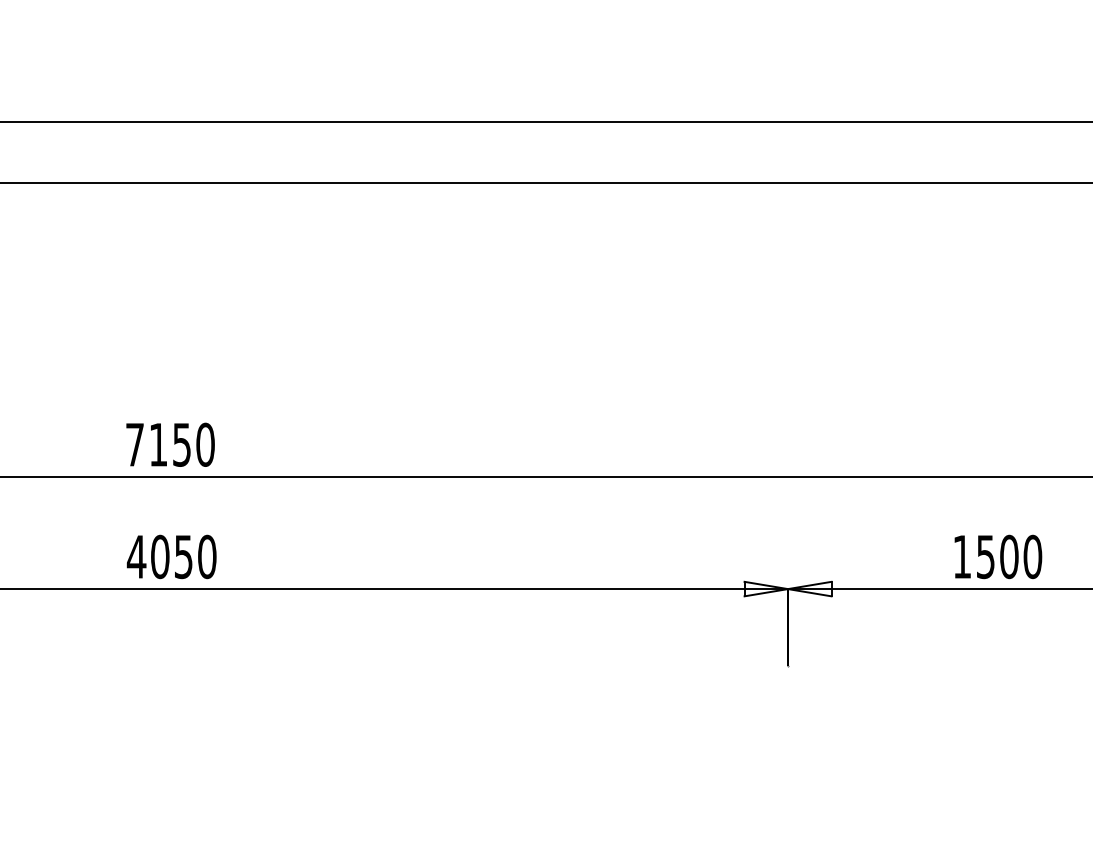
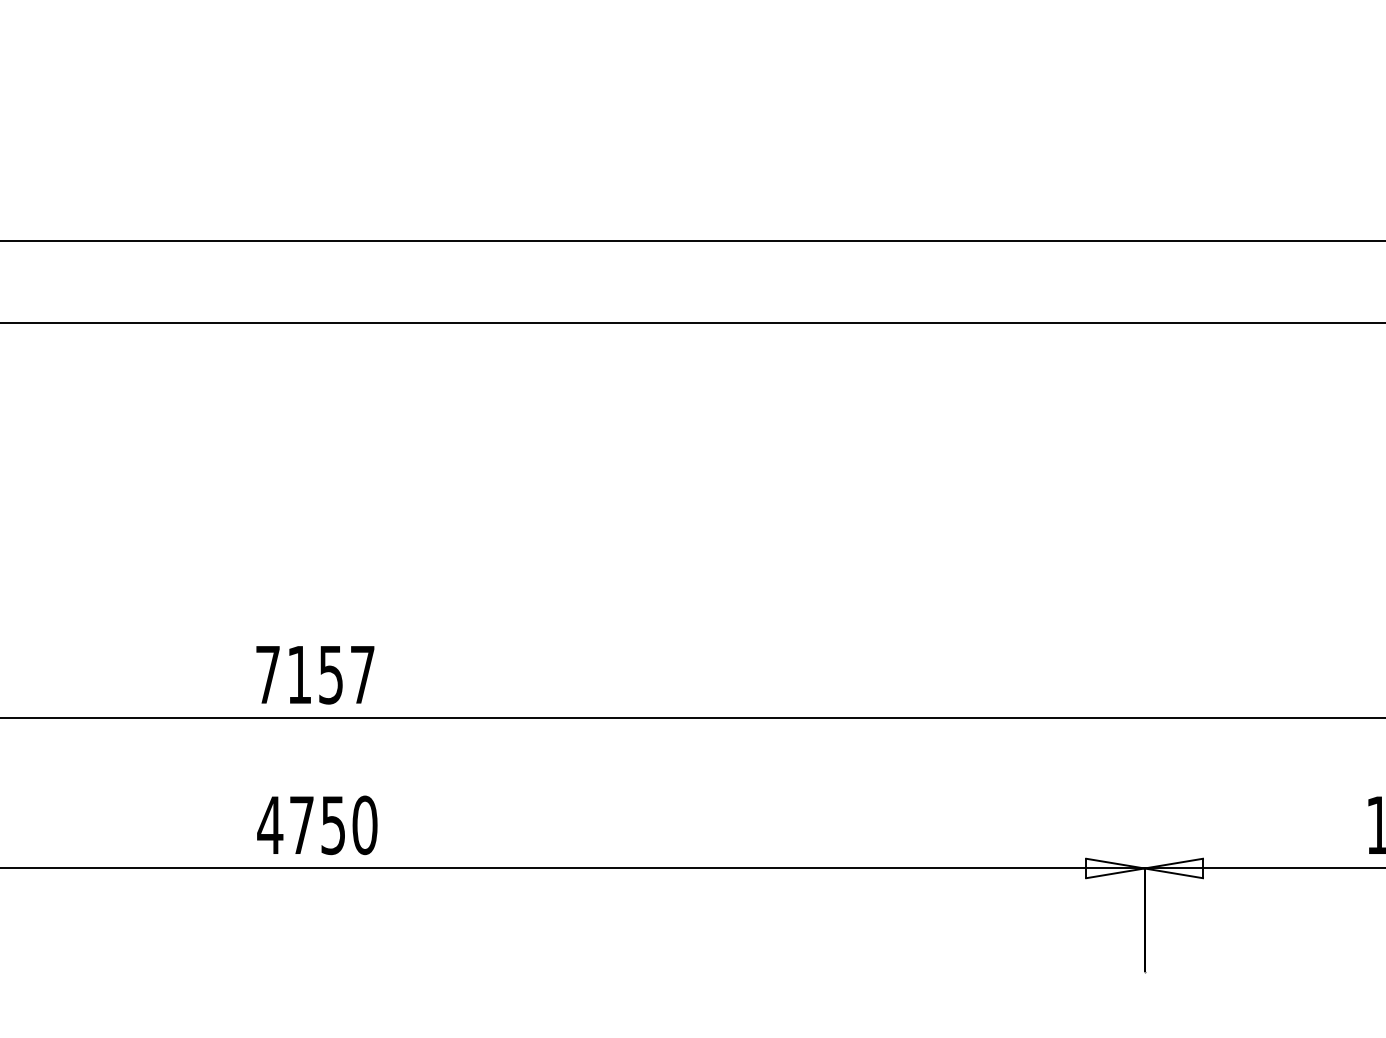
text: (205, 444) -> (362, 674), 7150 -> 7157
text: (160, 556) -> (302, 824), 4050 -> 4750

